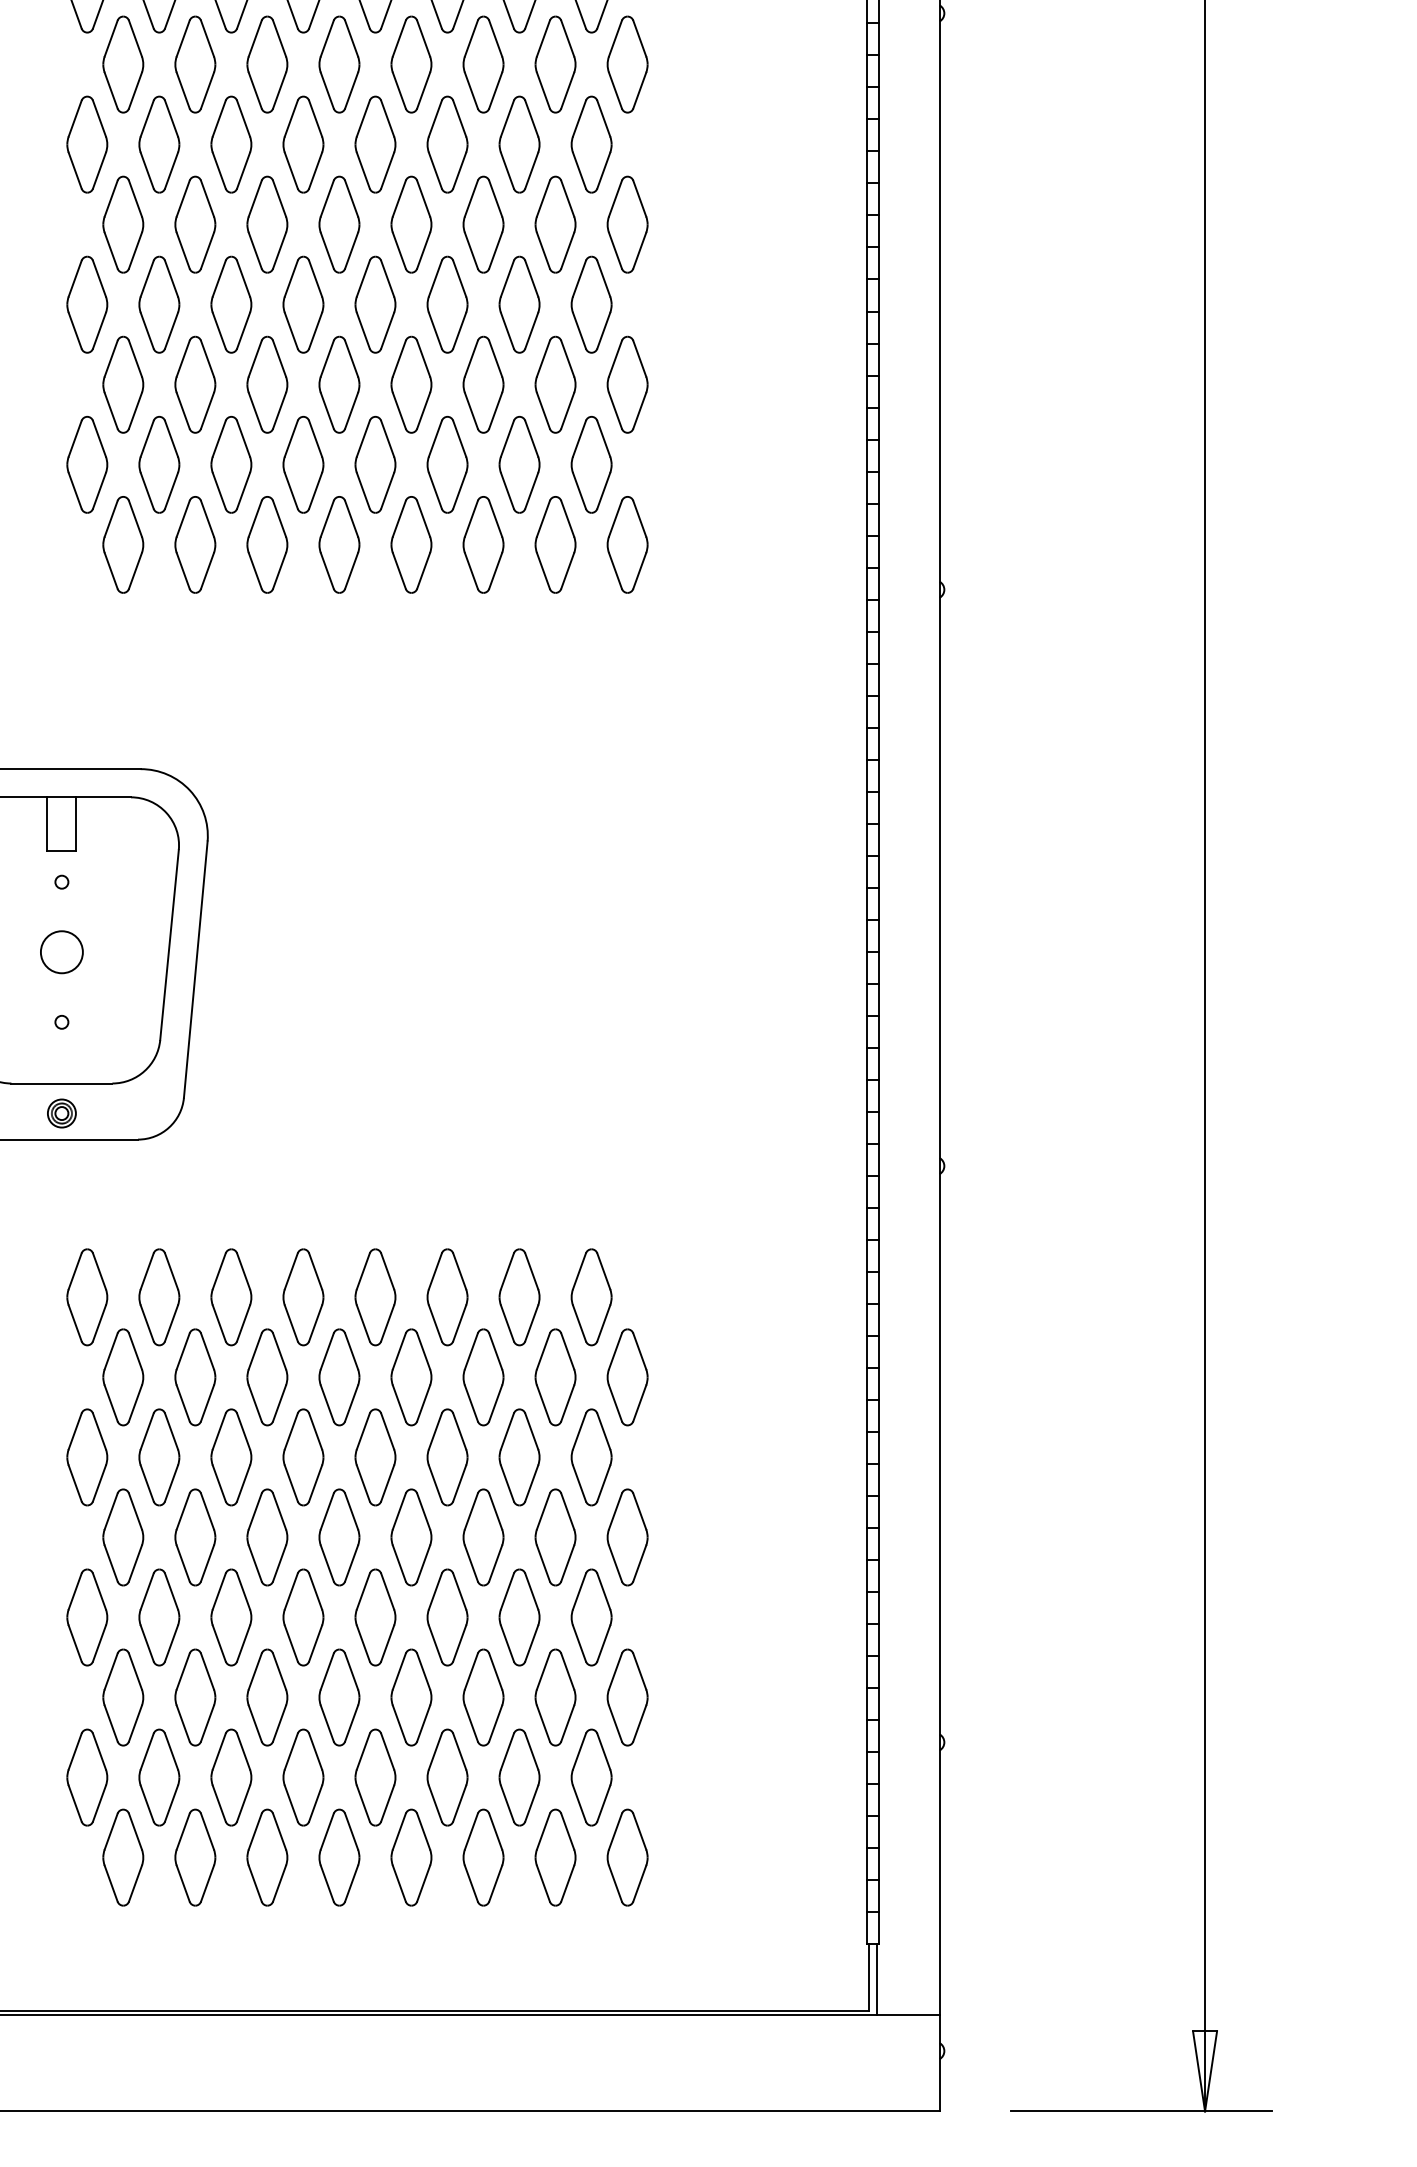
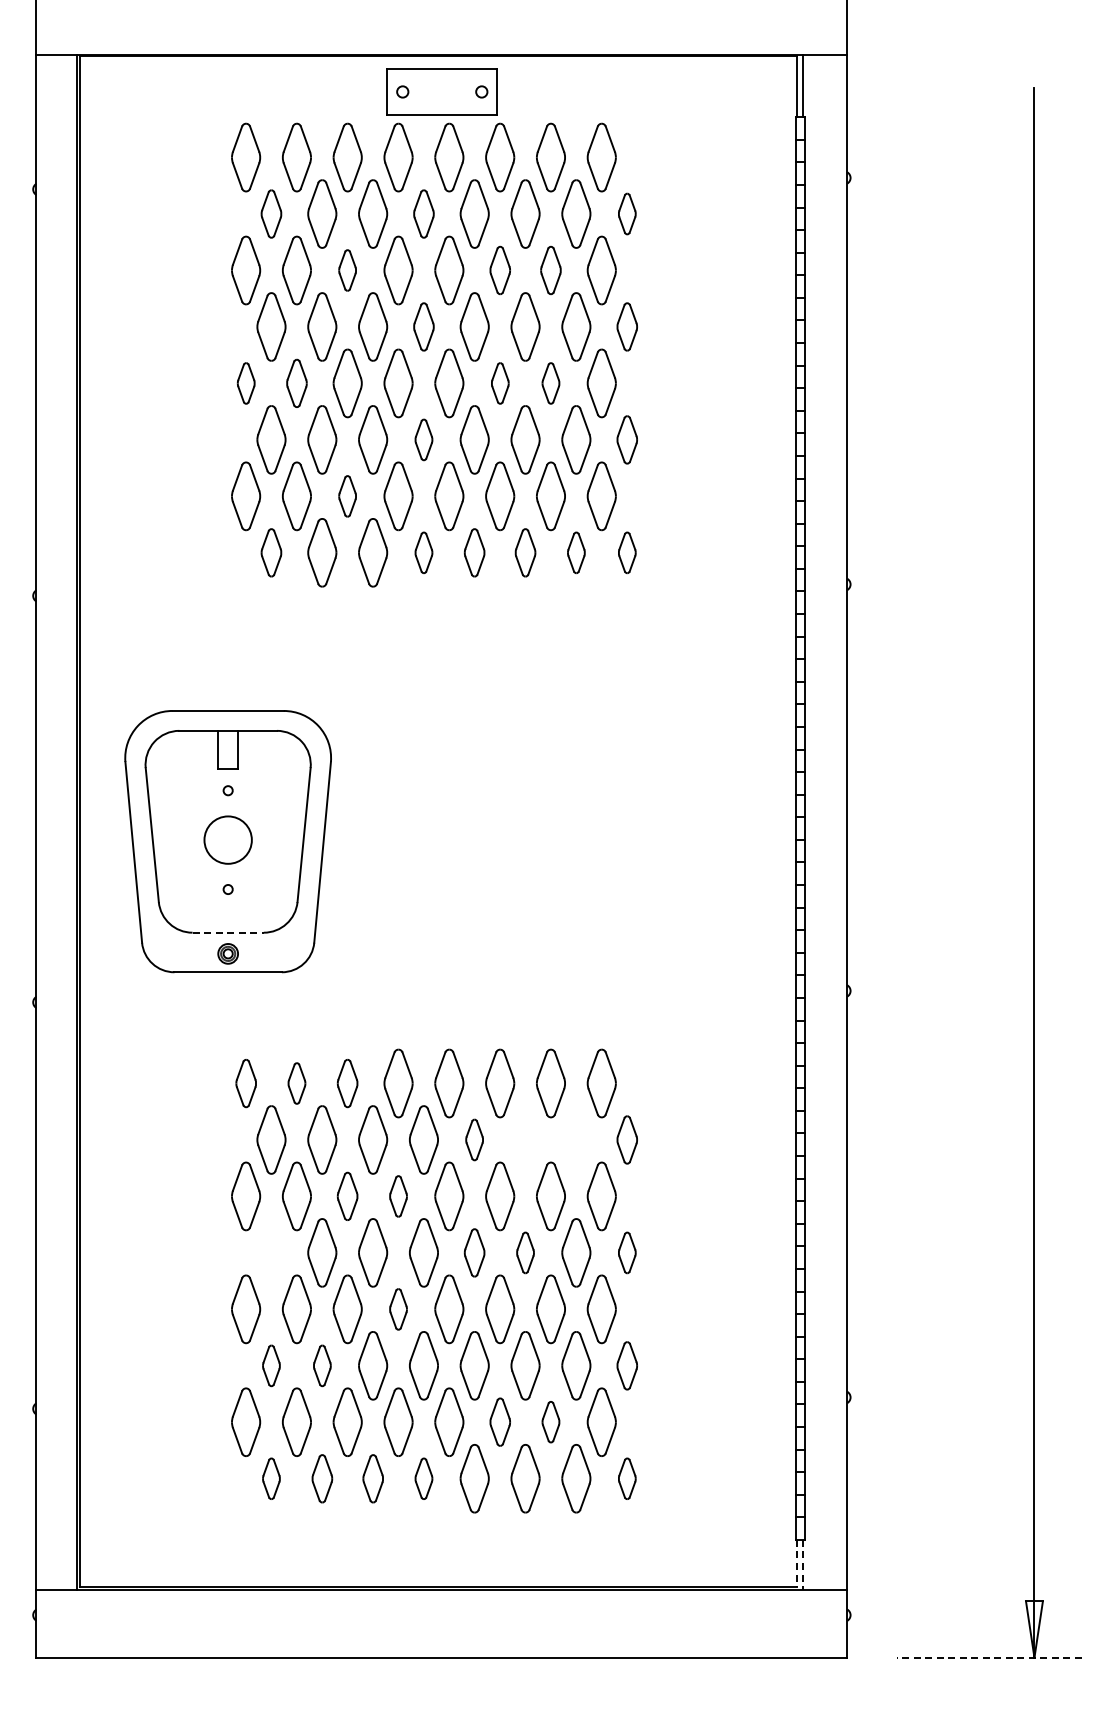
part: (123, 63) -> (271, 213), size x0.7
part: (338, 63) -> (423, 213), size x0.7
part: (628, 63) -> (627, 213), size x0.6
part: (231, 144) -> (347, 270), size x0.6
part: (448, 144) -> (500, 270), size x0.7
part: (518, 144) -> (550, 270), size x0.7
part: (338, 224) -> (423, 326), size x0.7
part: (628, 224) -> (627, 326), size x0.7
part: (87, 304) -> (246, 383), size x0.6
part: (158, 304) -> (296, 383), size x0.7
part: (448, 304) -> (500, 383), size x0.6
part: (518, 304) -> (550, 383), size x0.6
part: (338, 384) -> (423, 439), size x0.6
part: (628, 384) -> (627, 439), size x0.7
part: (231, 465) -> (347, 496), size x0.6
part: (123, 544) -> (271, 552), size x0.7
part: (338, 544) -> (423, 552), size x0.6
part: (411, 544) -> (474, 552), size x0.7
part: (483, 544) -> (525, 552), size x0.7
part: (555, 544) -> (576, 552), size x0.6
part: (628, 544) -> (627, 552), size x0.6
circle: (60, 951) -> (227, 839), size x1.6
line: (62, 1083) -> (228, 932), solid -> dashed
part: (87, 1297) -> (246, 1083), size x0.7
part: (158, 1297) -> (296, 1083), size x0.6
part: (231, 1297) -> (347, 1083), size x0.7
part: (411, 1376) -> (474, 1139), size x0.6
part: (483, 1376) -> (525, 1139), removed
part: (555, 1376) -> (576, 1139), removed
part: (628, 1376) -> (627, 1139), size x0.7
part: (231, 1457) -> (347, 1196), size x0.7
part: (303, 1457) -> (398, 1196), size x0.6
part: (123, 1536) -> (271, 1252), removed
part: (411, 1536) -> (474, 1252), size x0.7
part: (483, 1536) -> (525, 1252), size x0.6
part: (628, 1536) -> (627, 1252), size x0.6
part: (303, 1617) -> (398, 1309), size x0.6
part: (123, 1697) -> (271, 1365), size x0.6
part: (195, 1697) -> (322, 1365), size x0.6
part: (628, 1697) -> (627, 1365), size x0.7
part: (448, 1776) -> (500, 1421), size x0.7
part: (518, 1776) -> (550, 1421), size x0.6
part: (123, 1857) -> (271, 1478), size x0.6
part: (195, 1857) -> (322, 1478), size x0.7
part: (267, 1857) -> (373, 1478), size x0.7
part: (338, 1857) -> (423, 1478), size x0.6
part: (628, 1857) -> (627, 1478), size x0.6
line: (869, 1977) -> (797, 1563), solid -> dashed
line: (877, 1980) -> (803, 1565), solid -> dashed
line: (1141, 2111) -> (989, 1657), solid -> dashed

